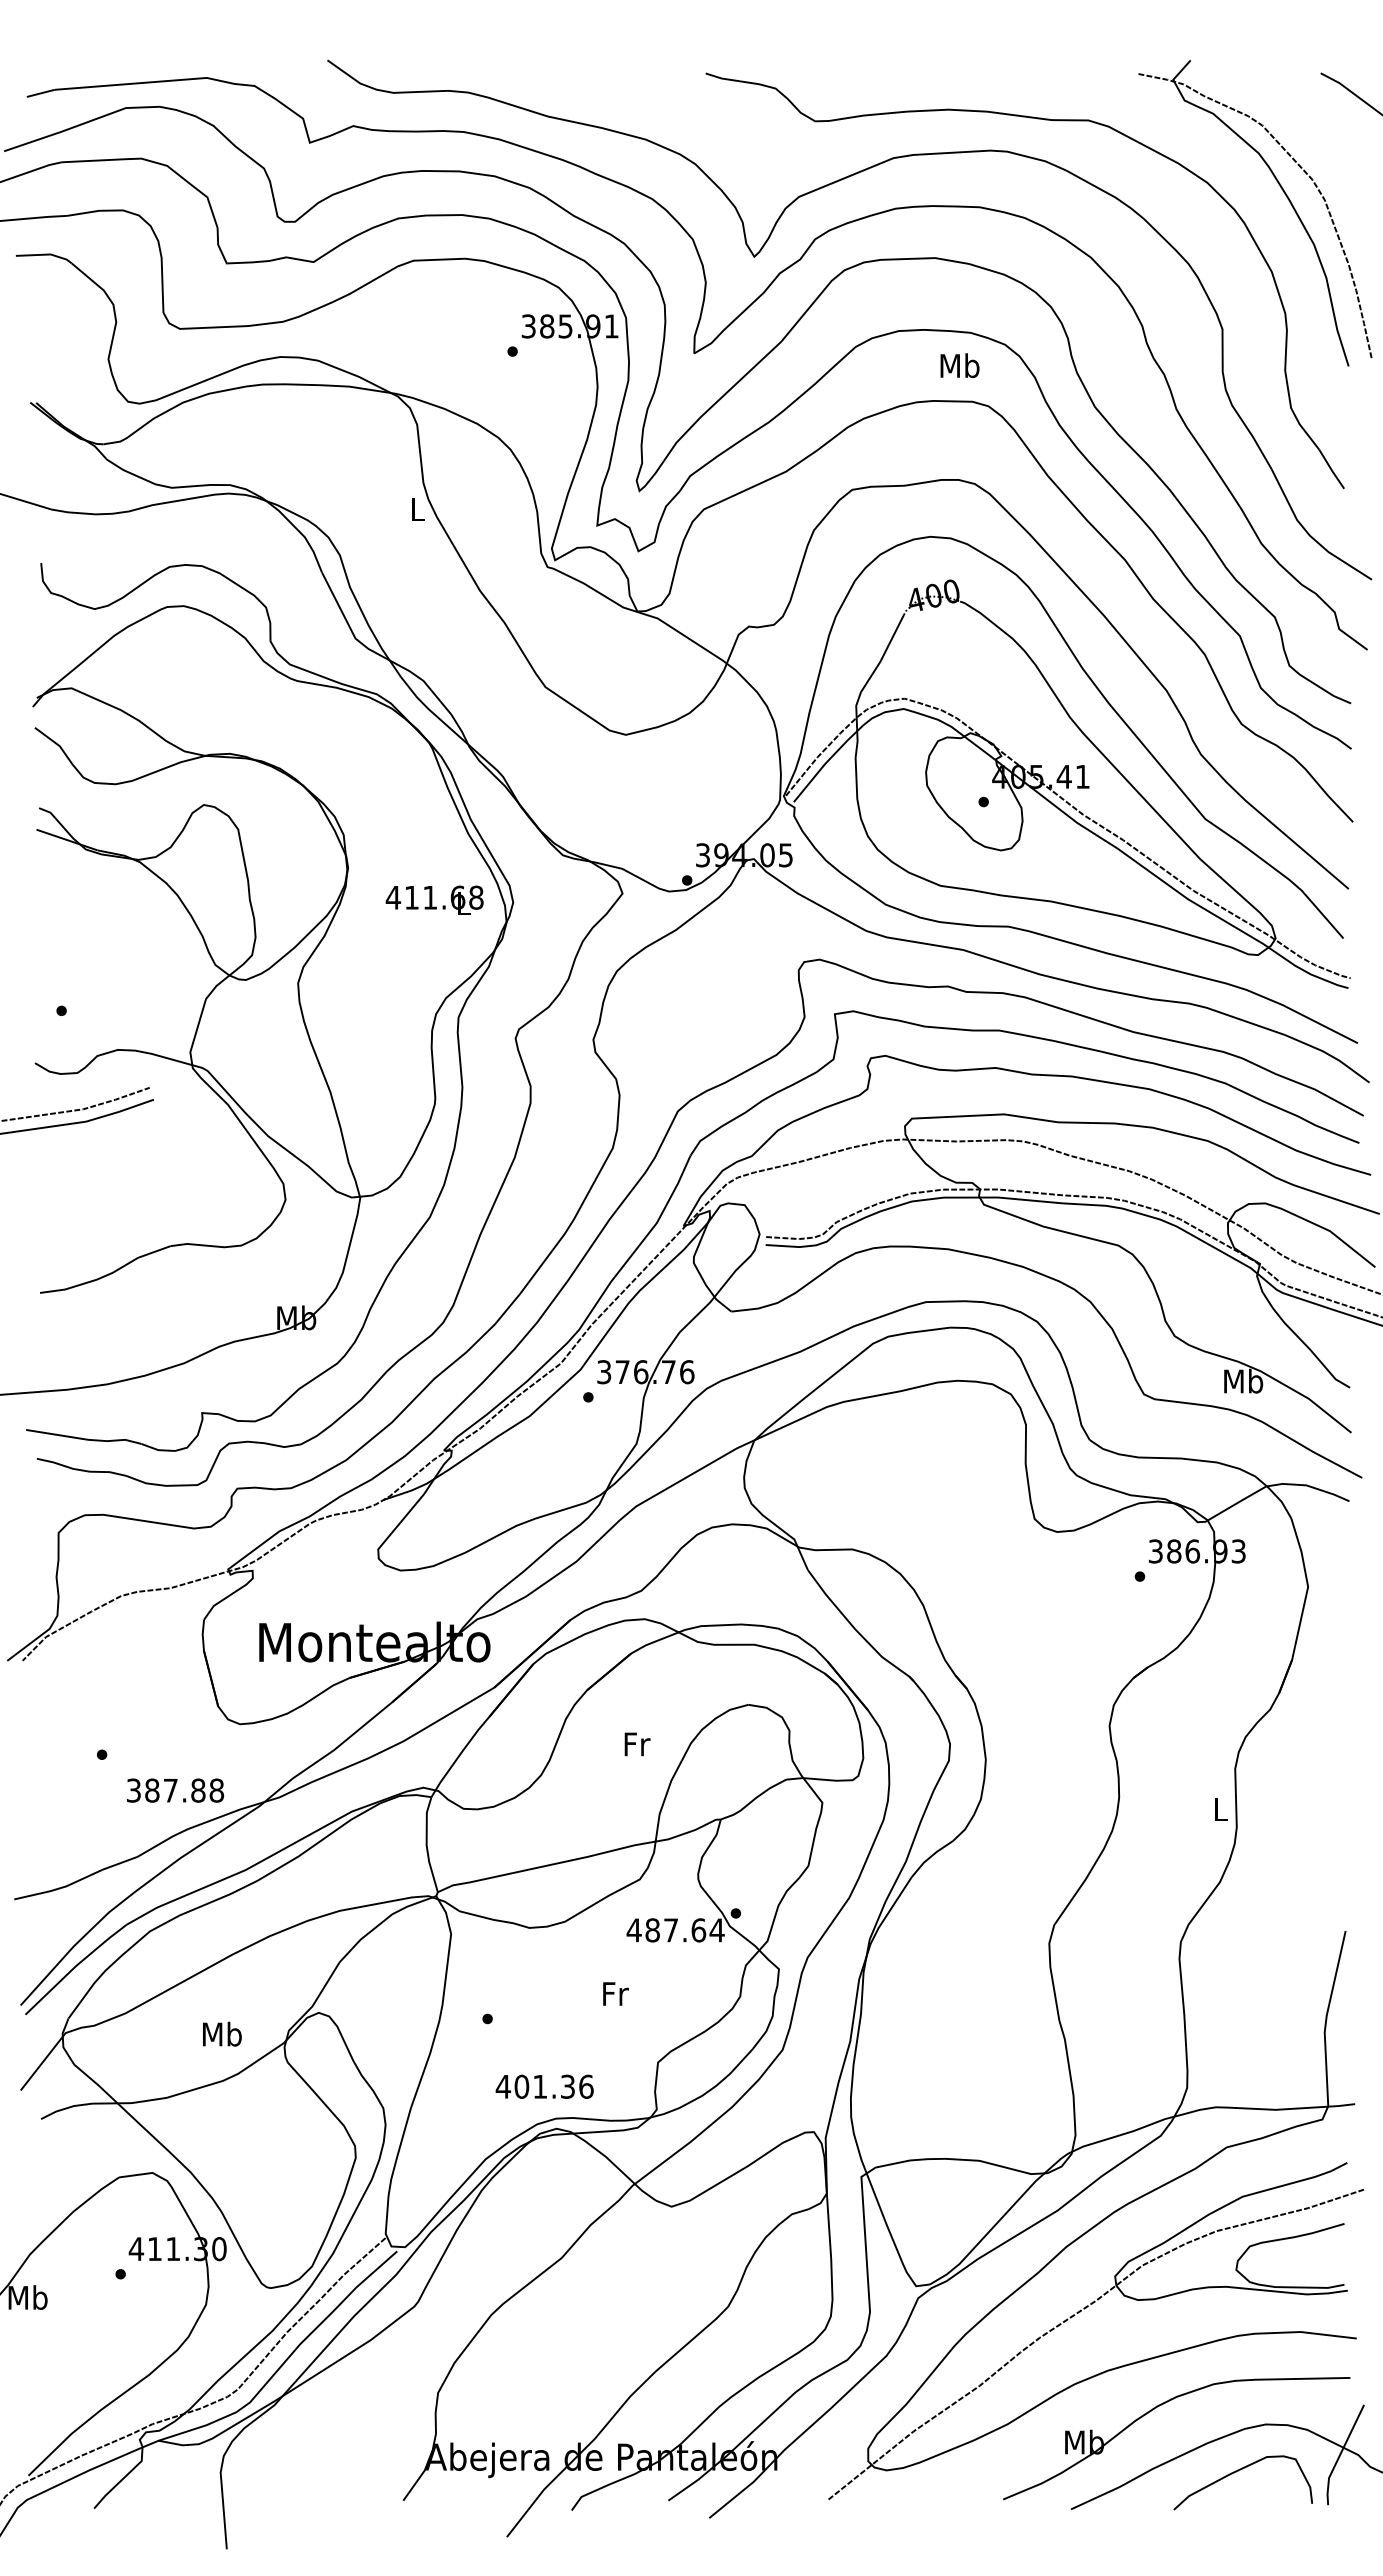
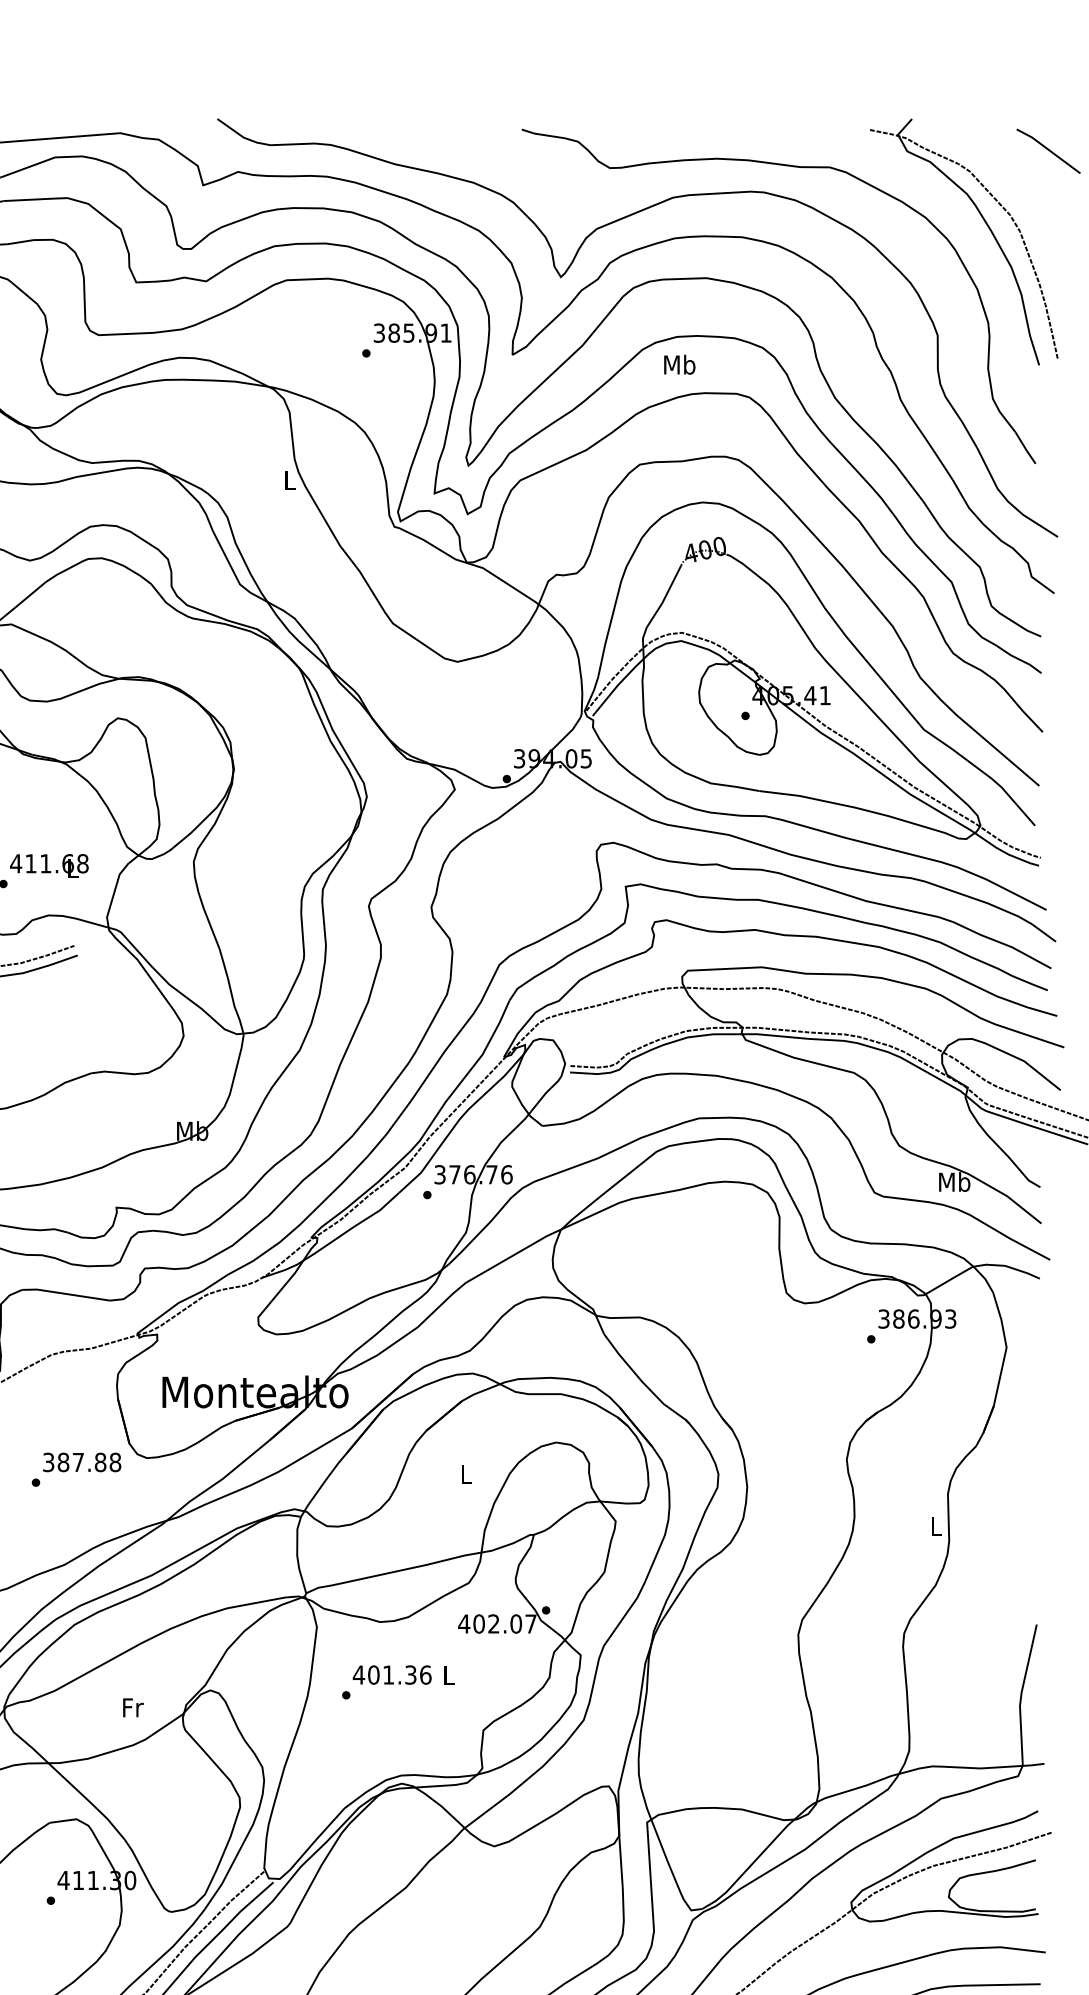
text: (959, 365) -> (679, 364), moved
text: (434, 899) -> (49, 865), moved
text: (637, 1744) -> (466, 1474), Fr -> L
text: (175, 1790) -> (82, 1462), moved
text: (684, 1930) -> (504, 1624), 487.64 -> 402.07
text: (615, 1993) -> (449, 1674), Fr -> L
text: (222, 2033) -> (132, 1707), Mb -> Fr
text: (544, 2086) -> (392, 1674), moved

